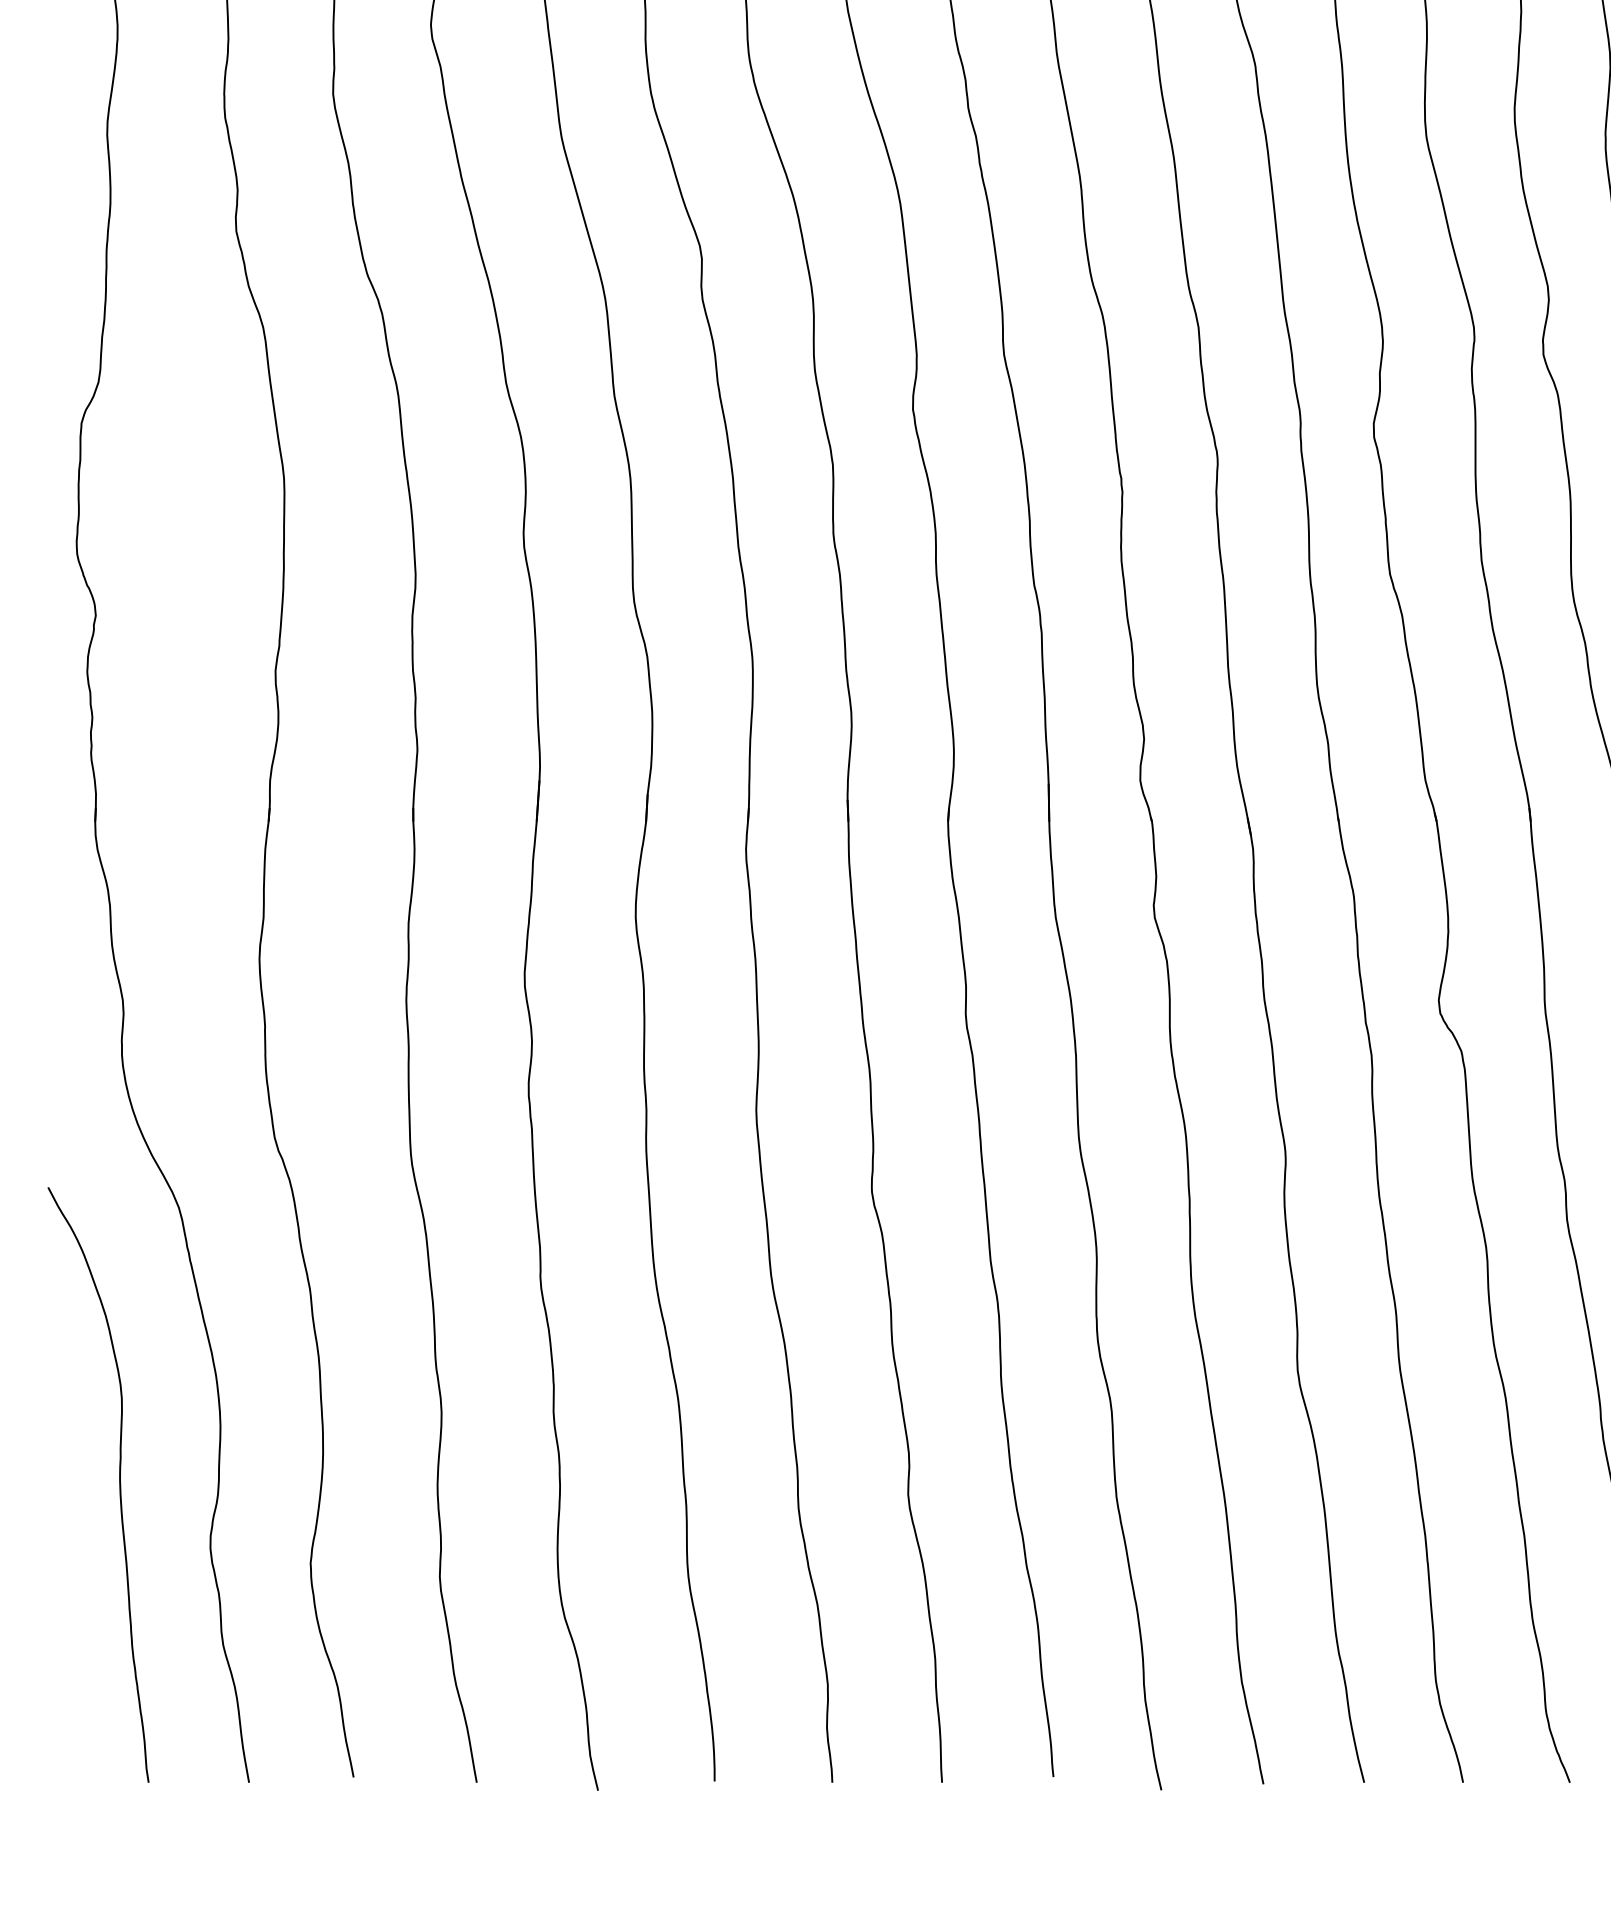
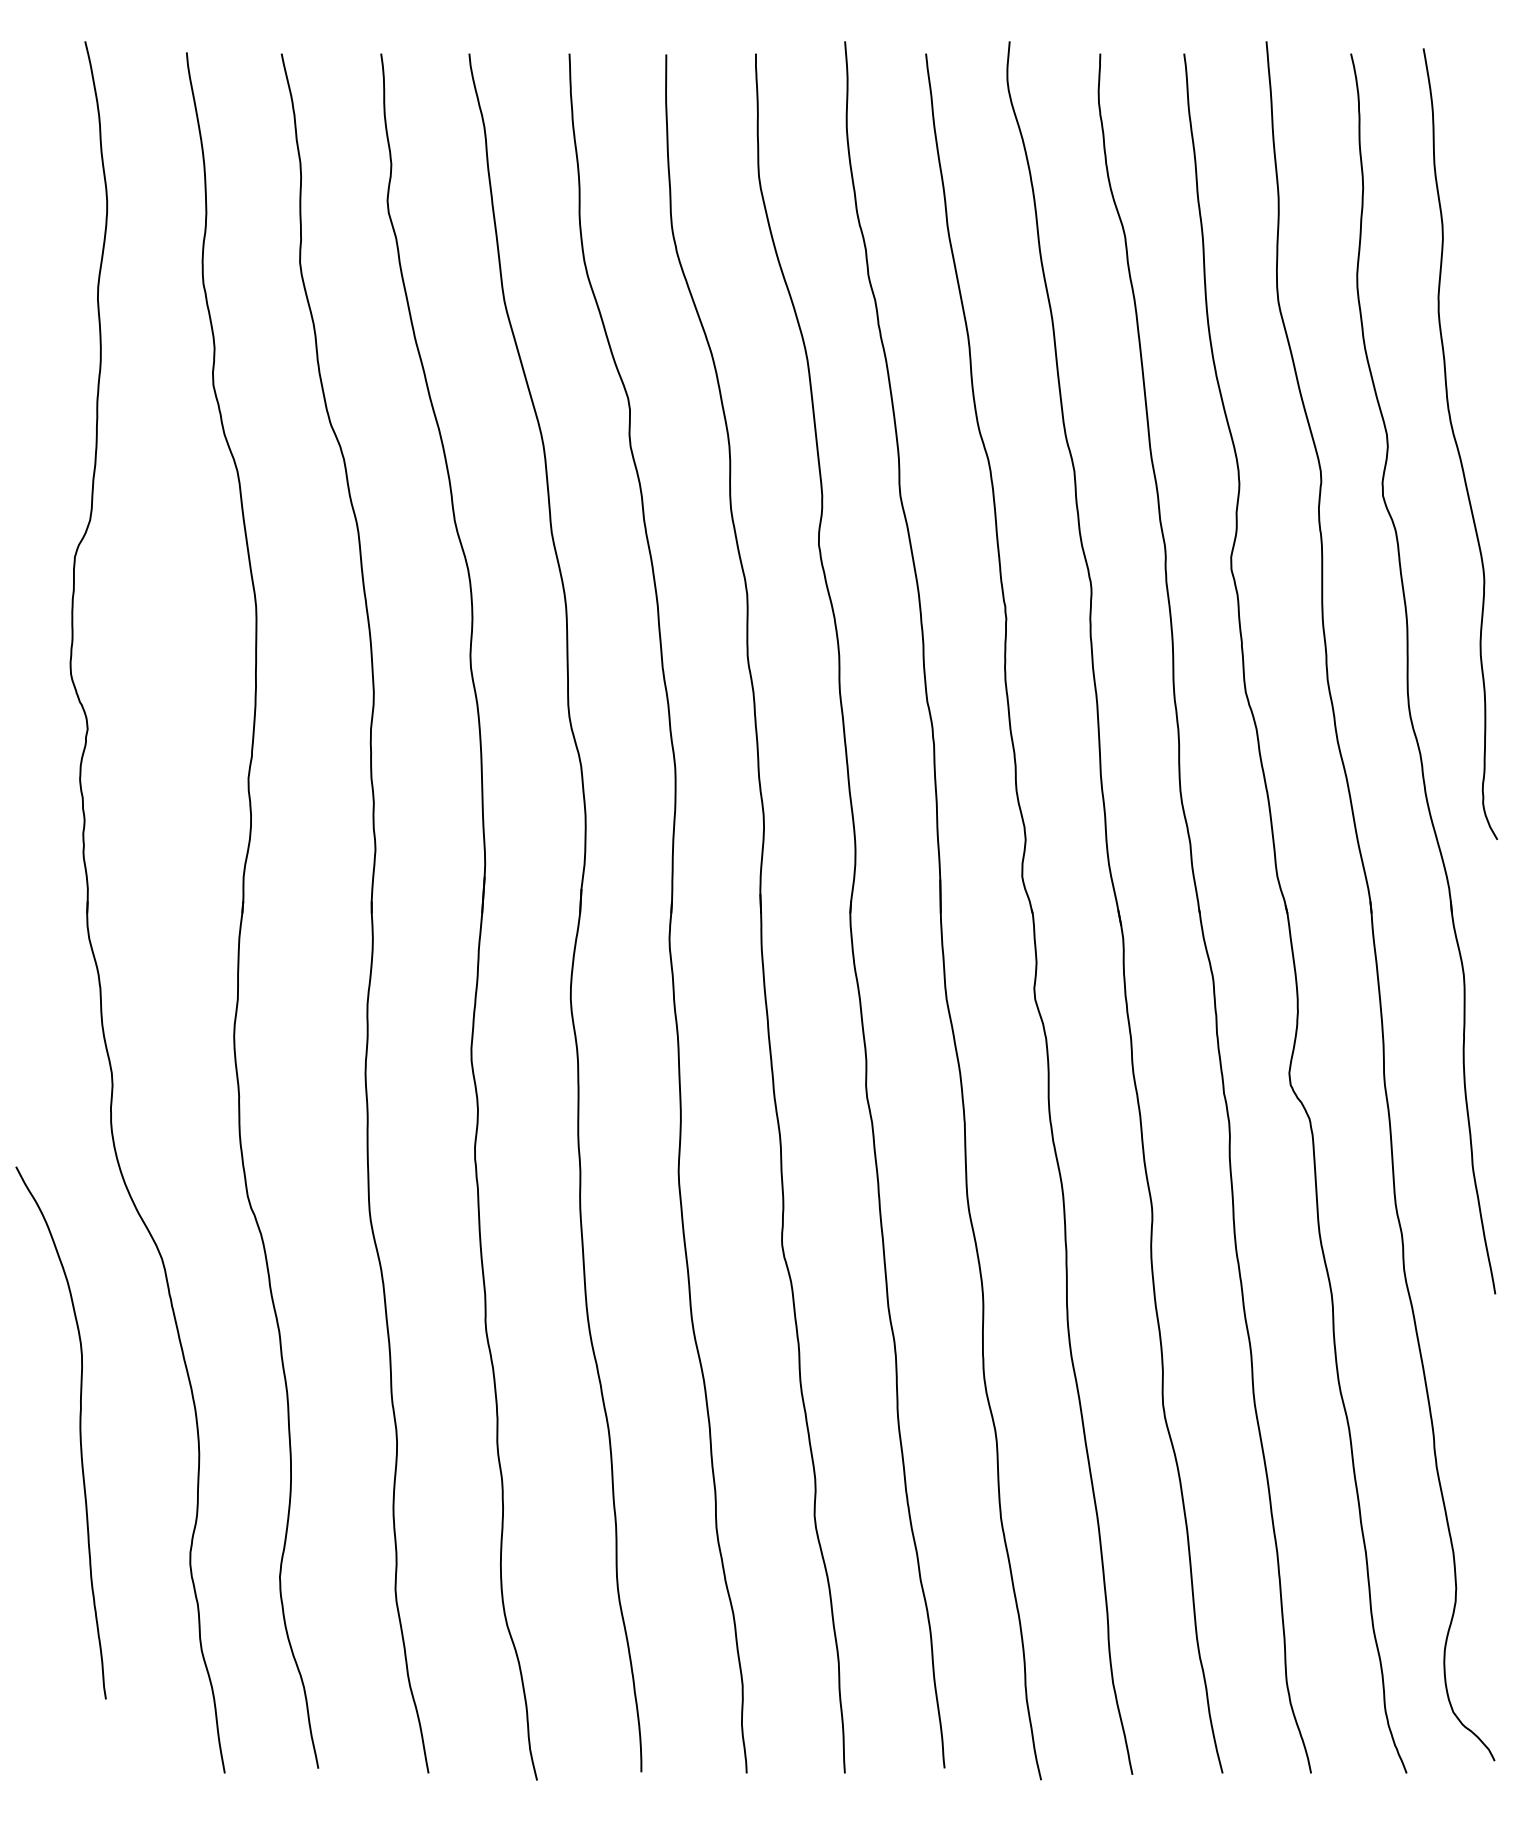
curve: (119, 1484) -> (79, 1432), moved

